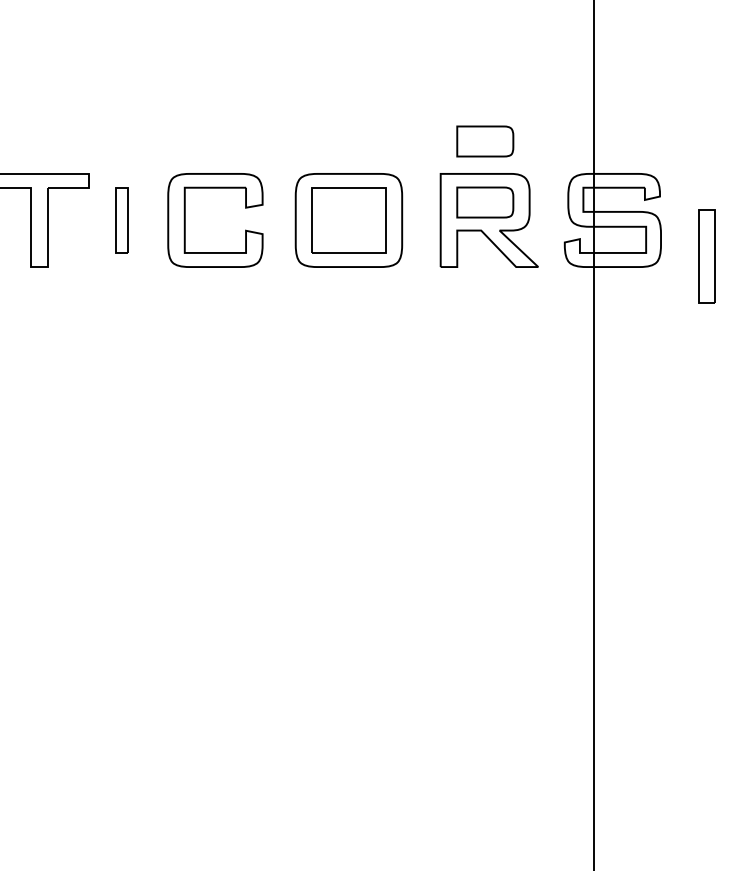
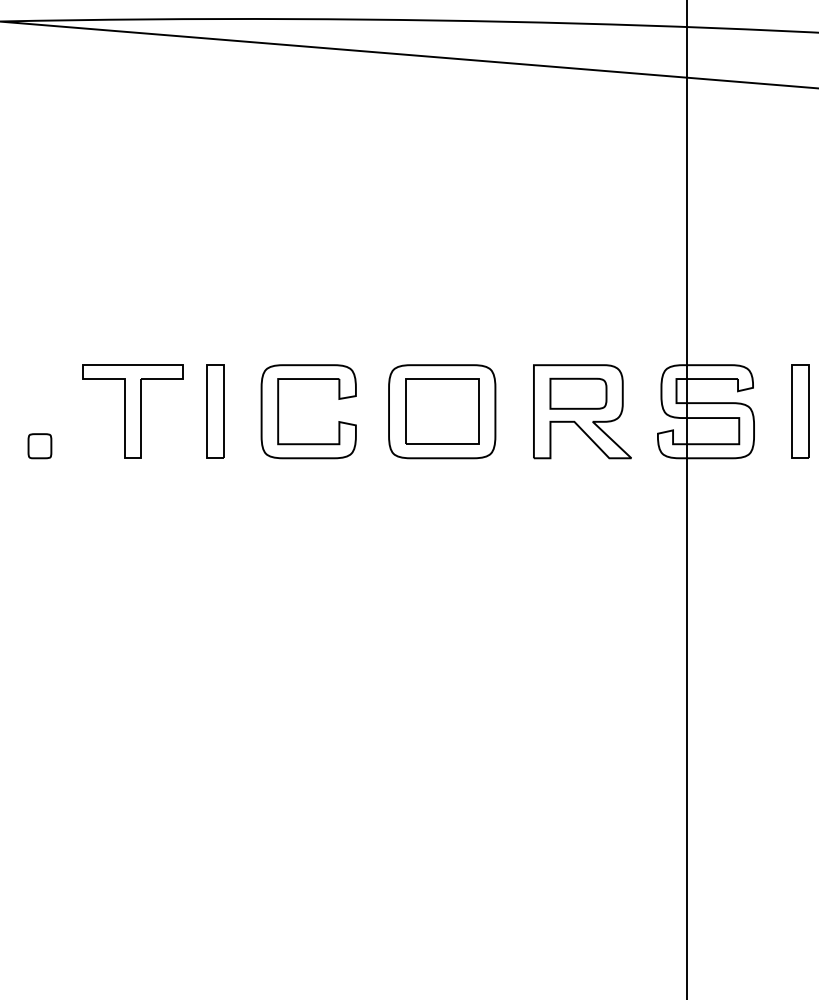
part: (485, 141) -> (578, 332), removed
part: (122, 220) -> (215, 411), size x1.43
part: (707, 256) -> (800, 411), moved

